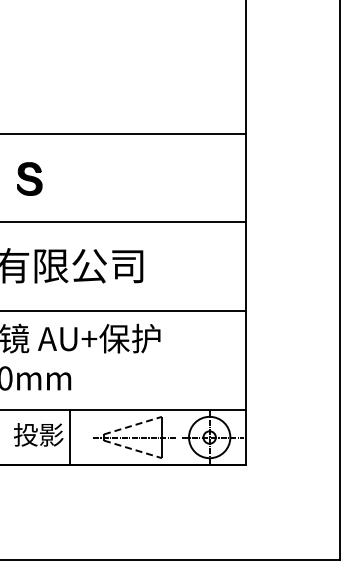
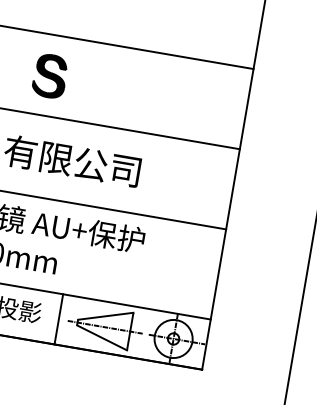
part: (29, 178) -> (50, 75), size x1.43
line: (133, 425) -> (106, 316), dashed -> solid
line: (70, 437) -> (58, 319), moved
line: (133, 449) -> (102, 338), dashed -> solid

